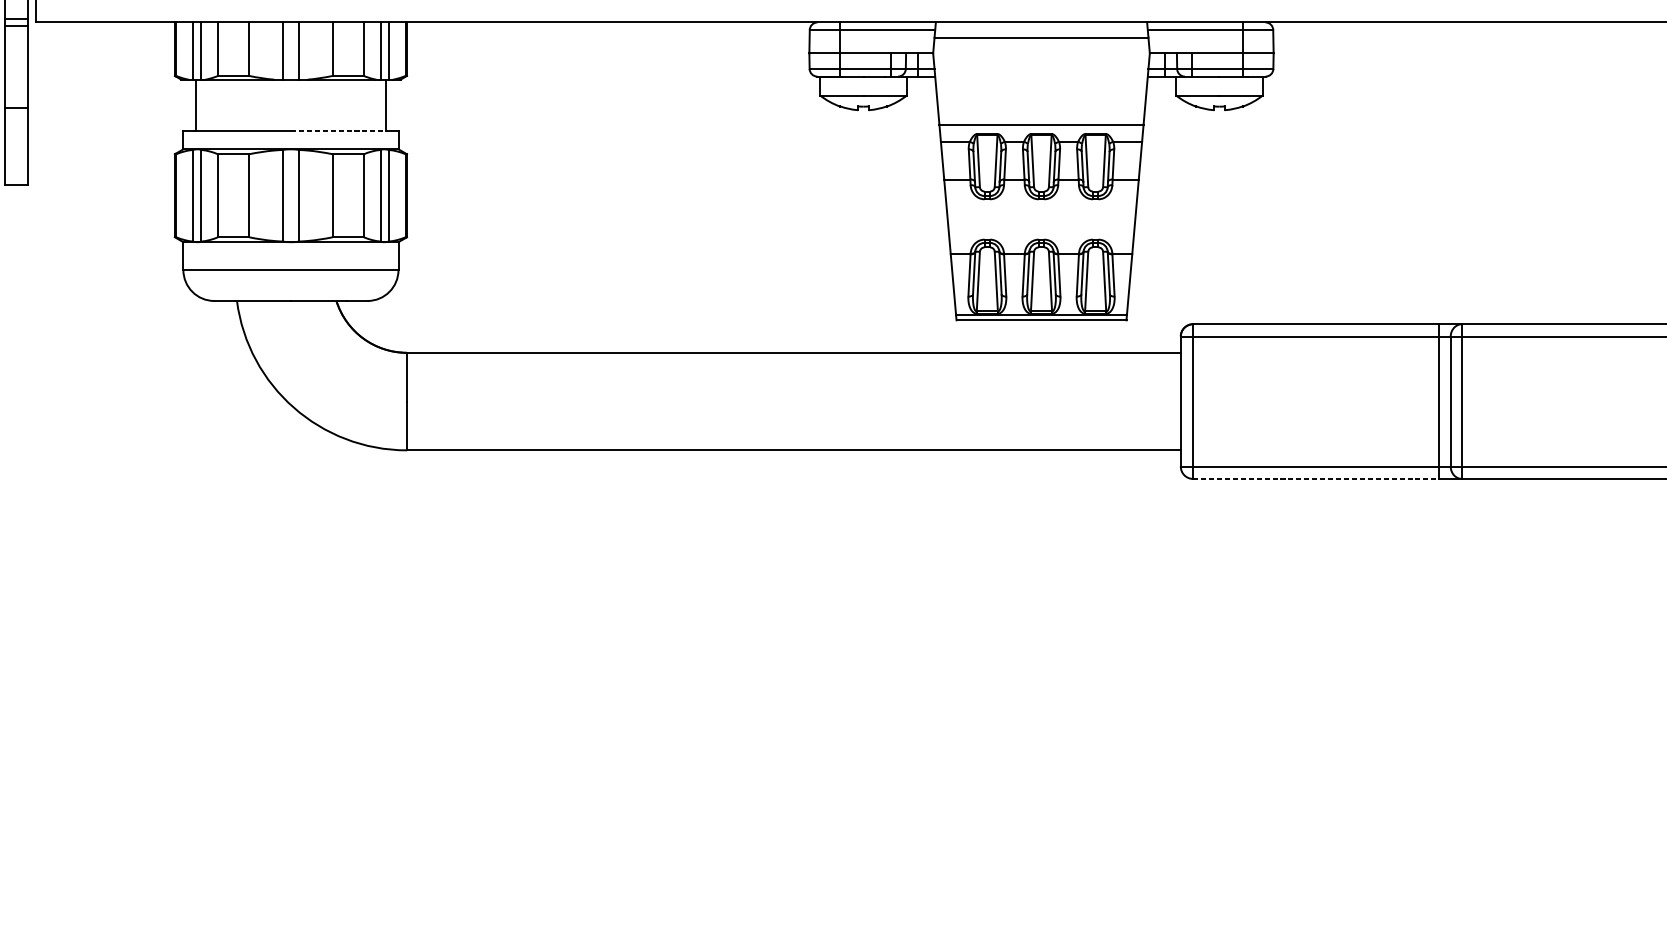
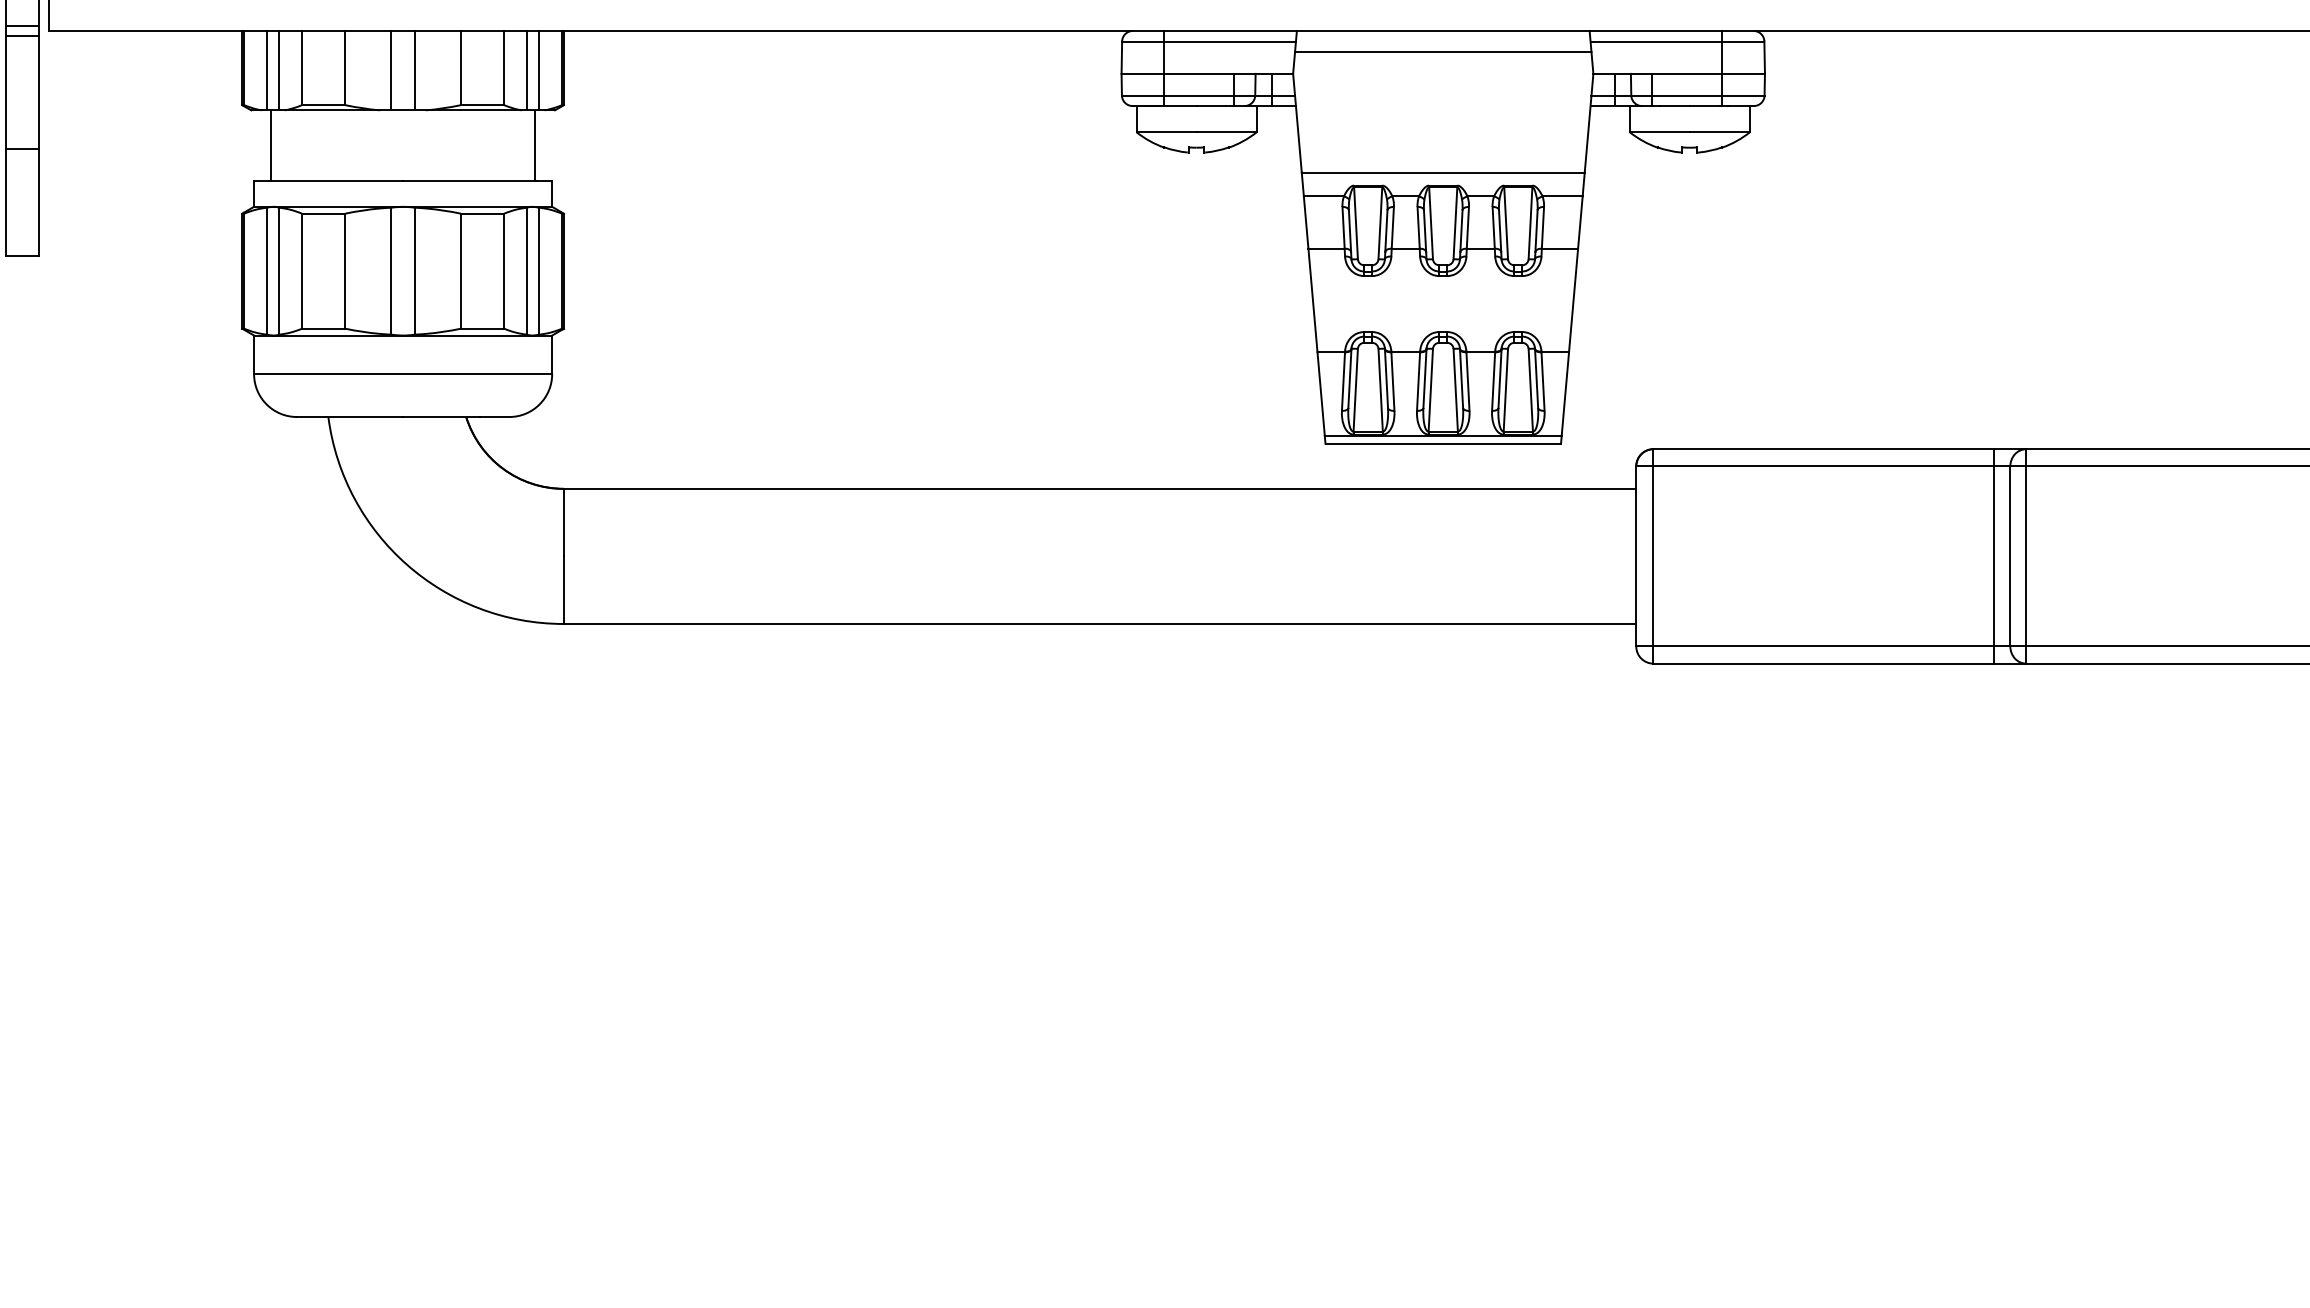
line: (339, 131) -> (470, 181), dashed -> solid
line: (1316, 478) -> (1824, 663), dashed -> solid

